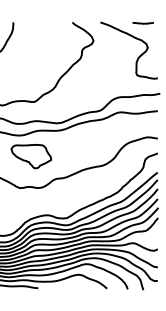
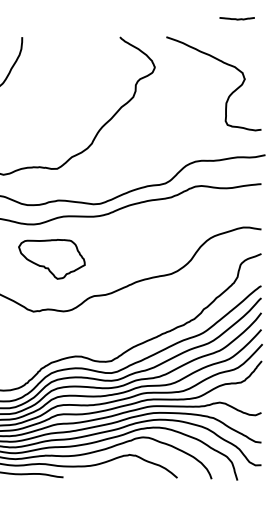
line: (142, 23) -> (236, 19), moved

